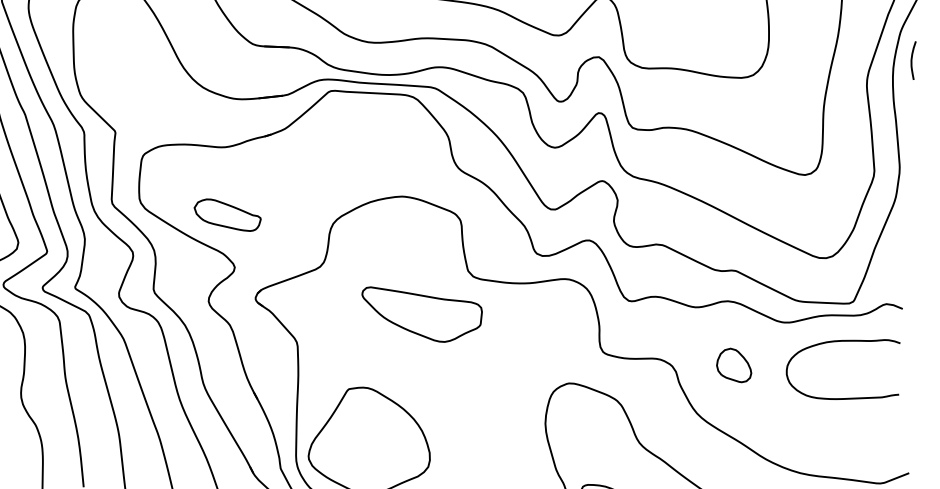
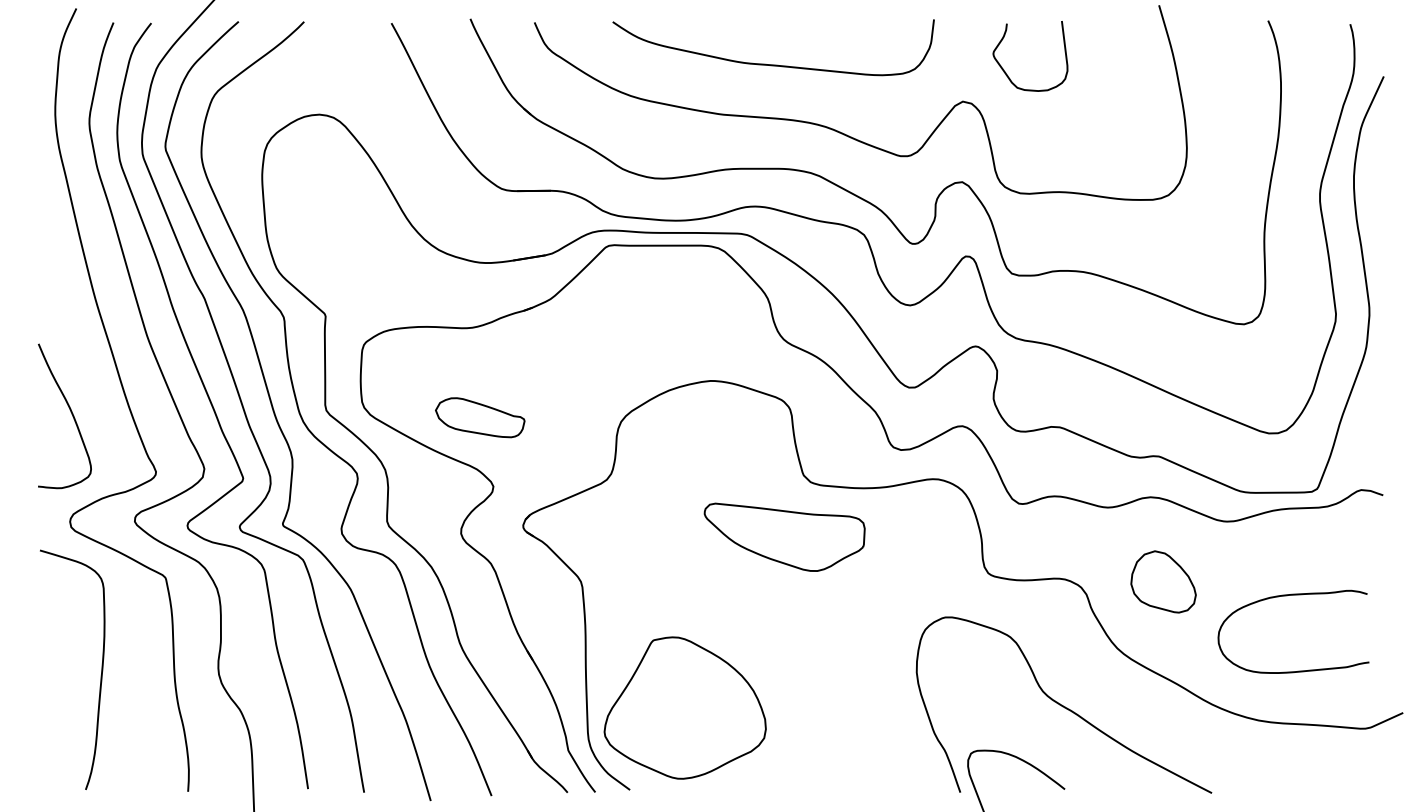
curve: (912, 60) -> (1378, 164), removed
part: (421, 314) -> (784, 536), moved
curve: (840, 341) -> (1287, 596), moved
part: (734, 365) -> (1163, 581), size x1.4

